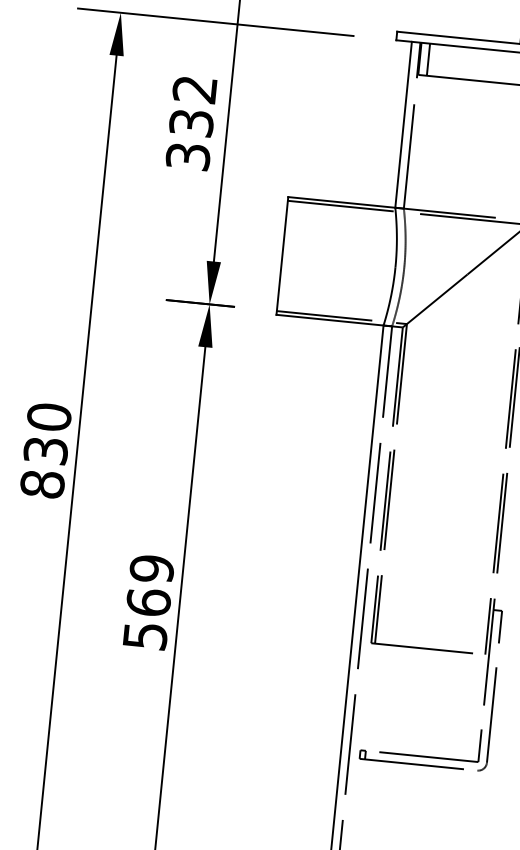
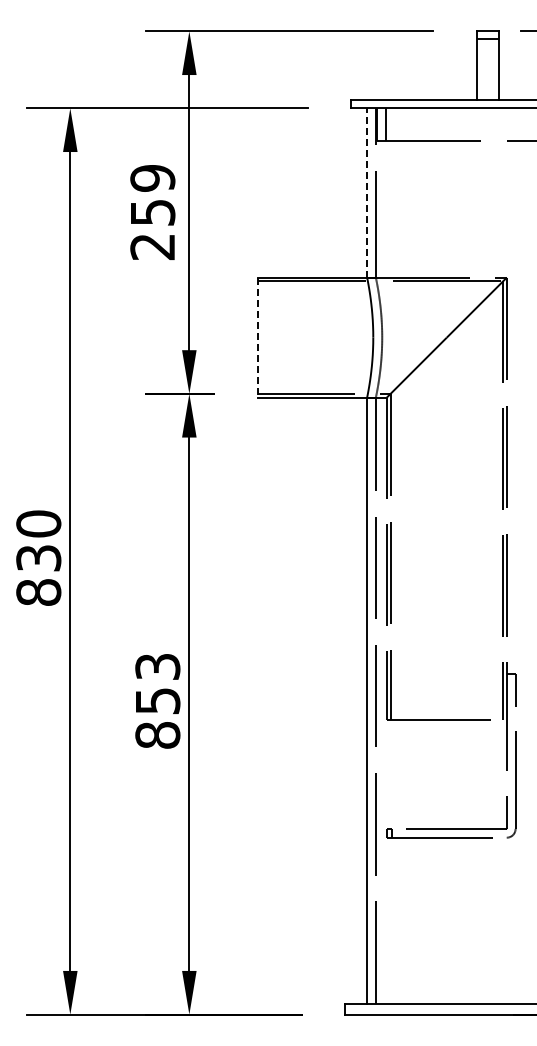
text: (191, 122) -> (152, 212), 332 -> 259
line: (404, 124) -> (367, 192), solid -> dashed
line: (281, 256) -> (257, 338), solid -> dashed
text: (148, 601) -> (157, 700), 569 -> 853

